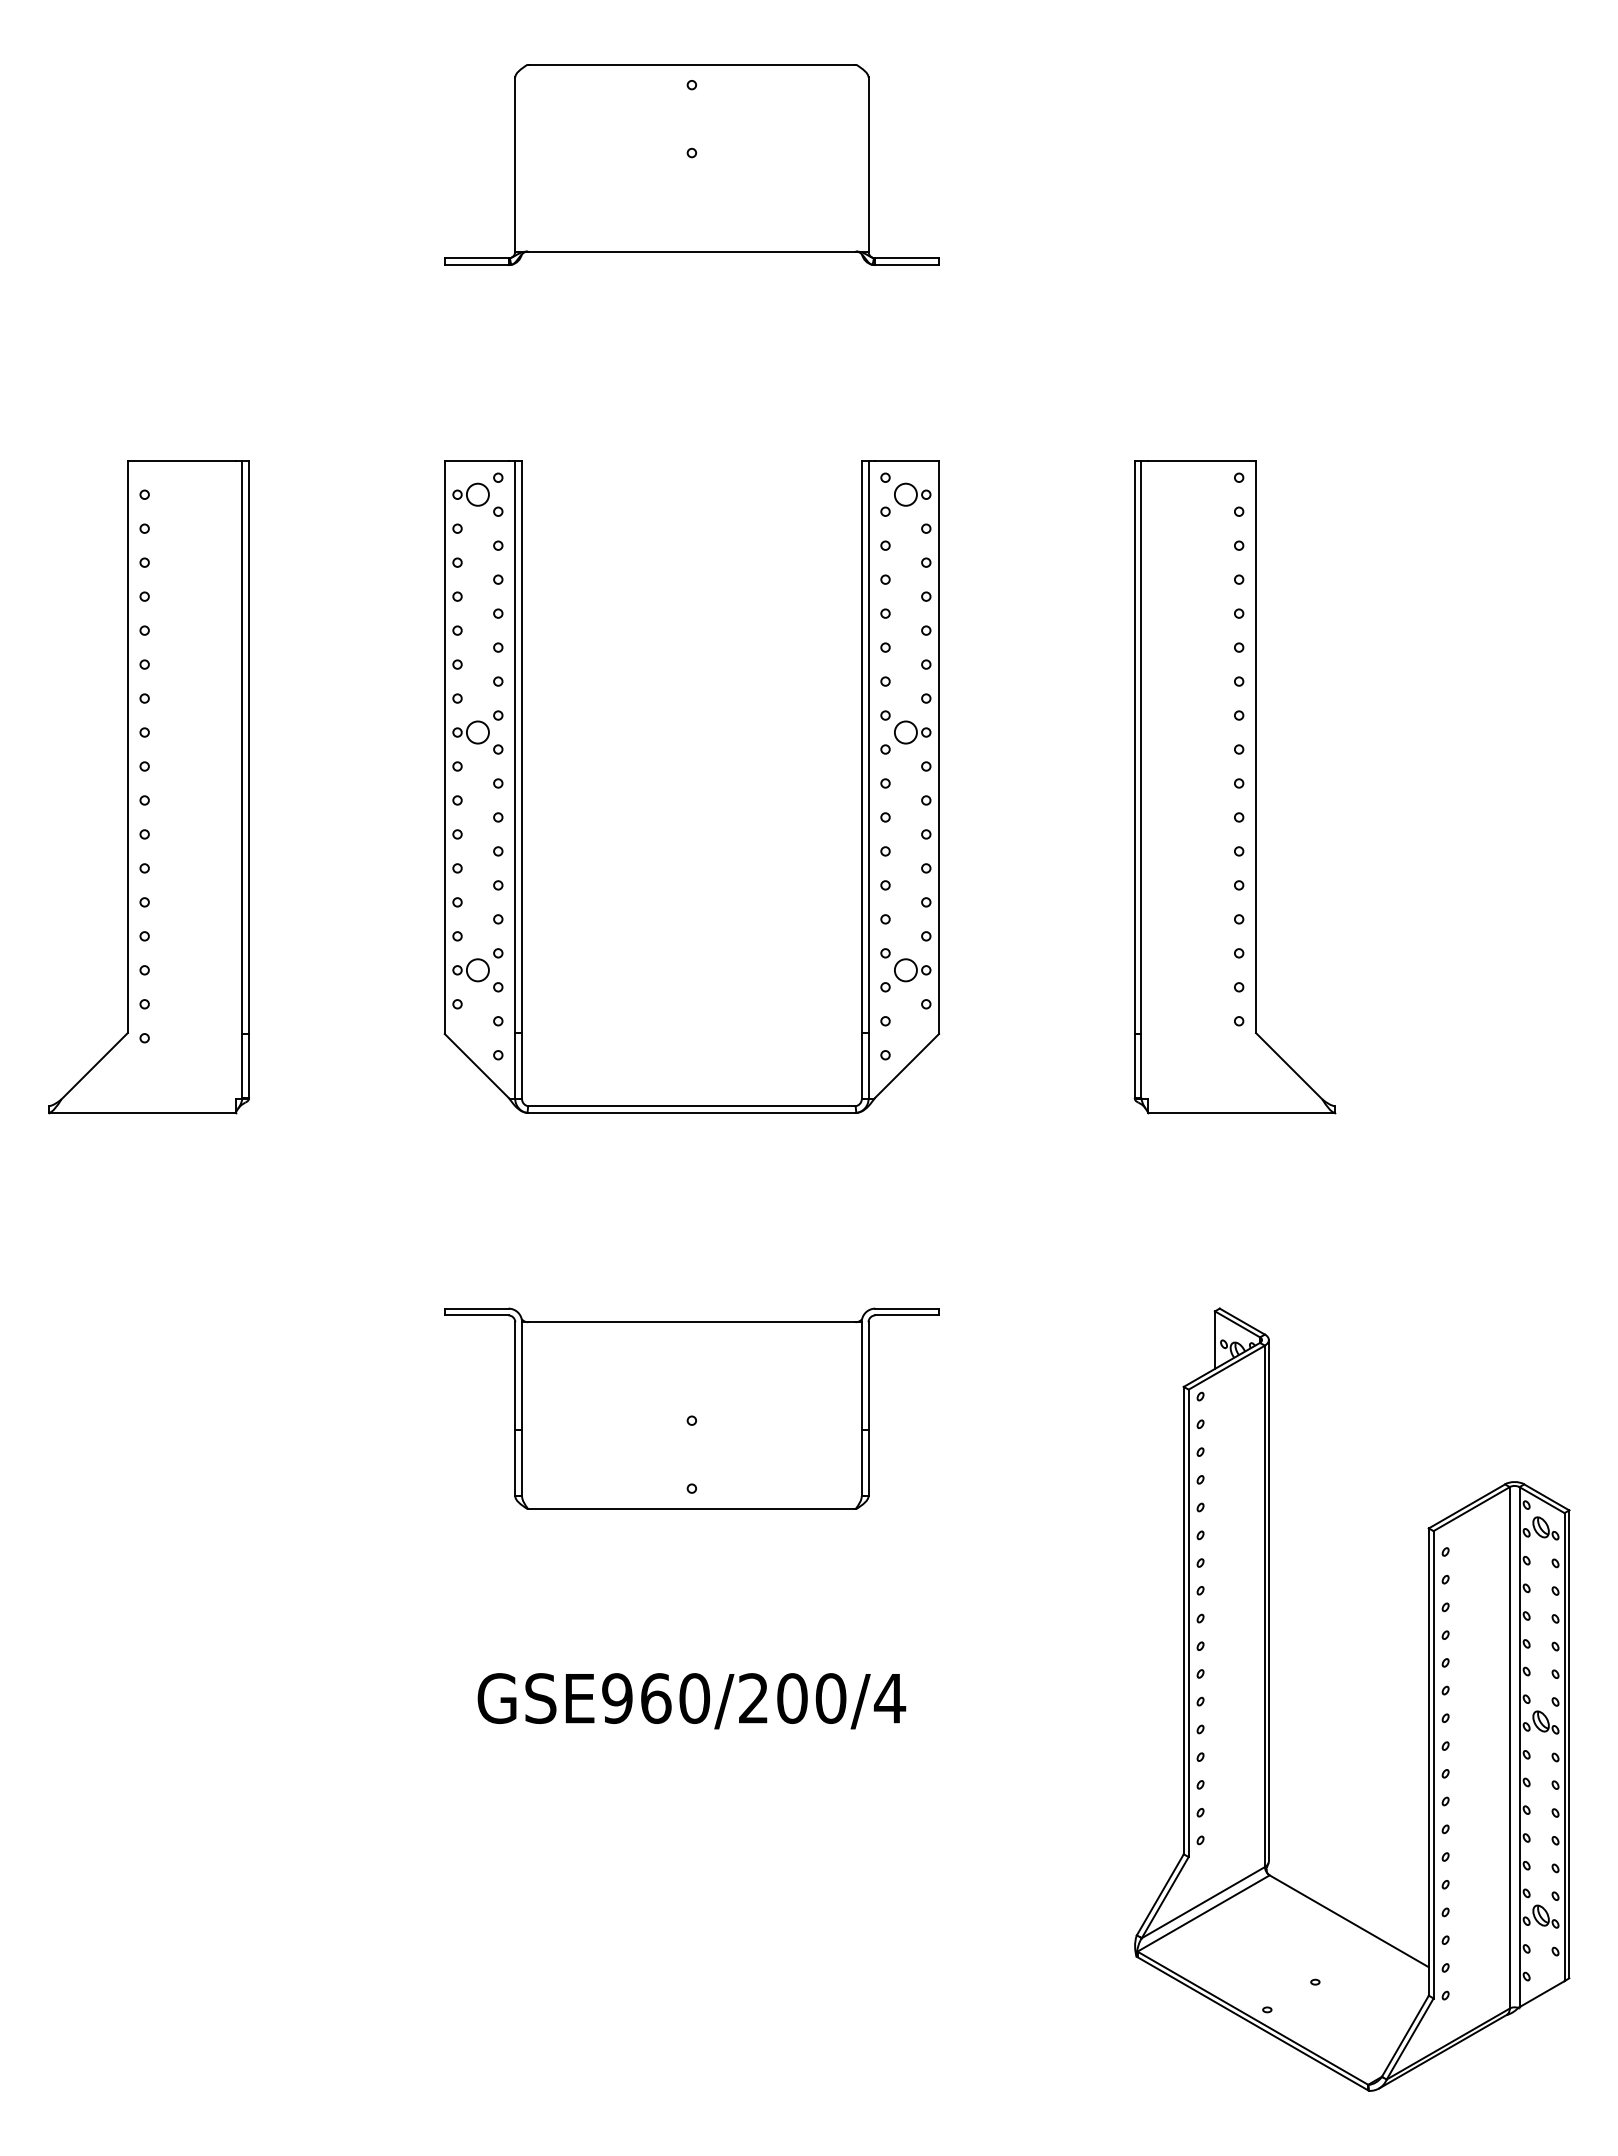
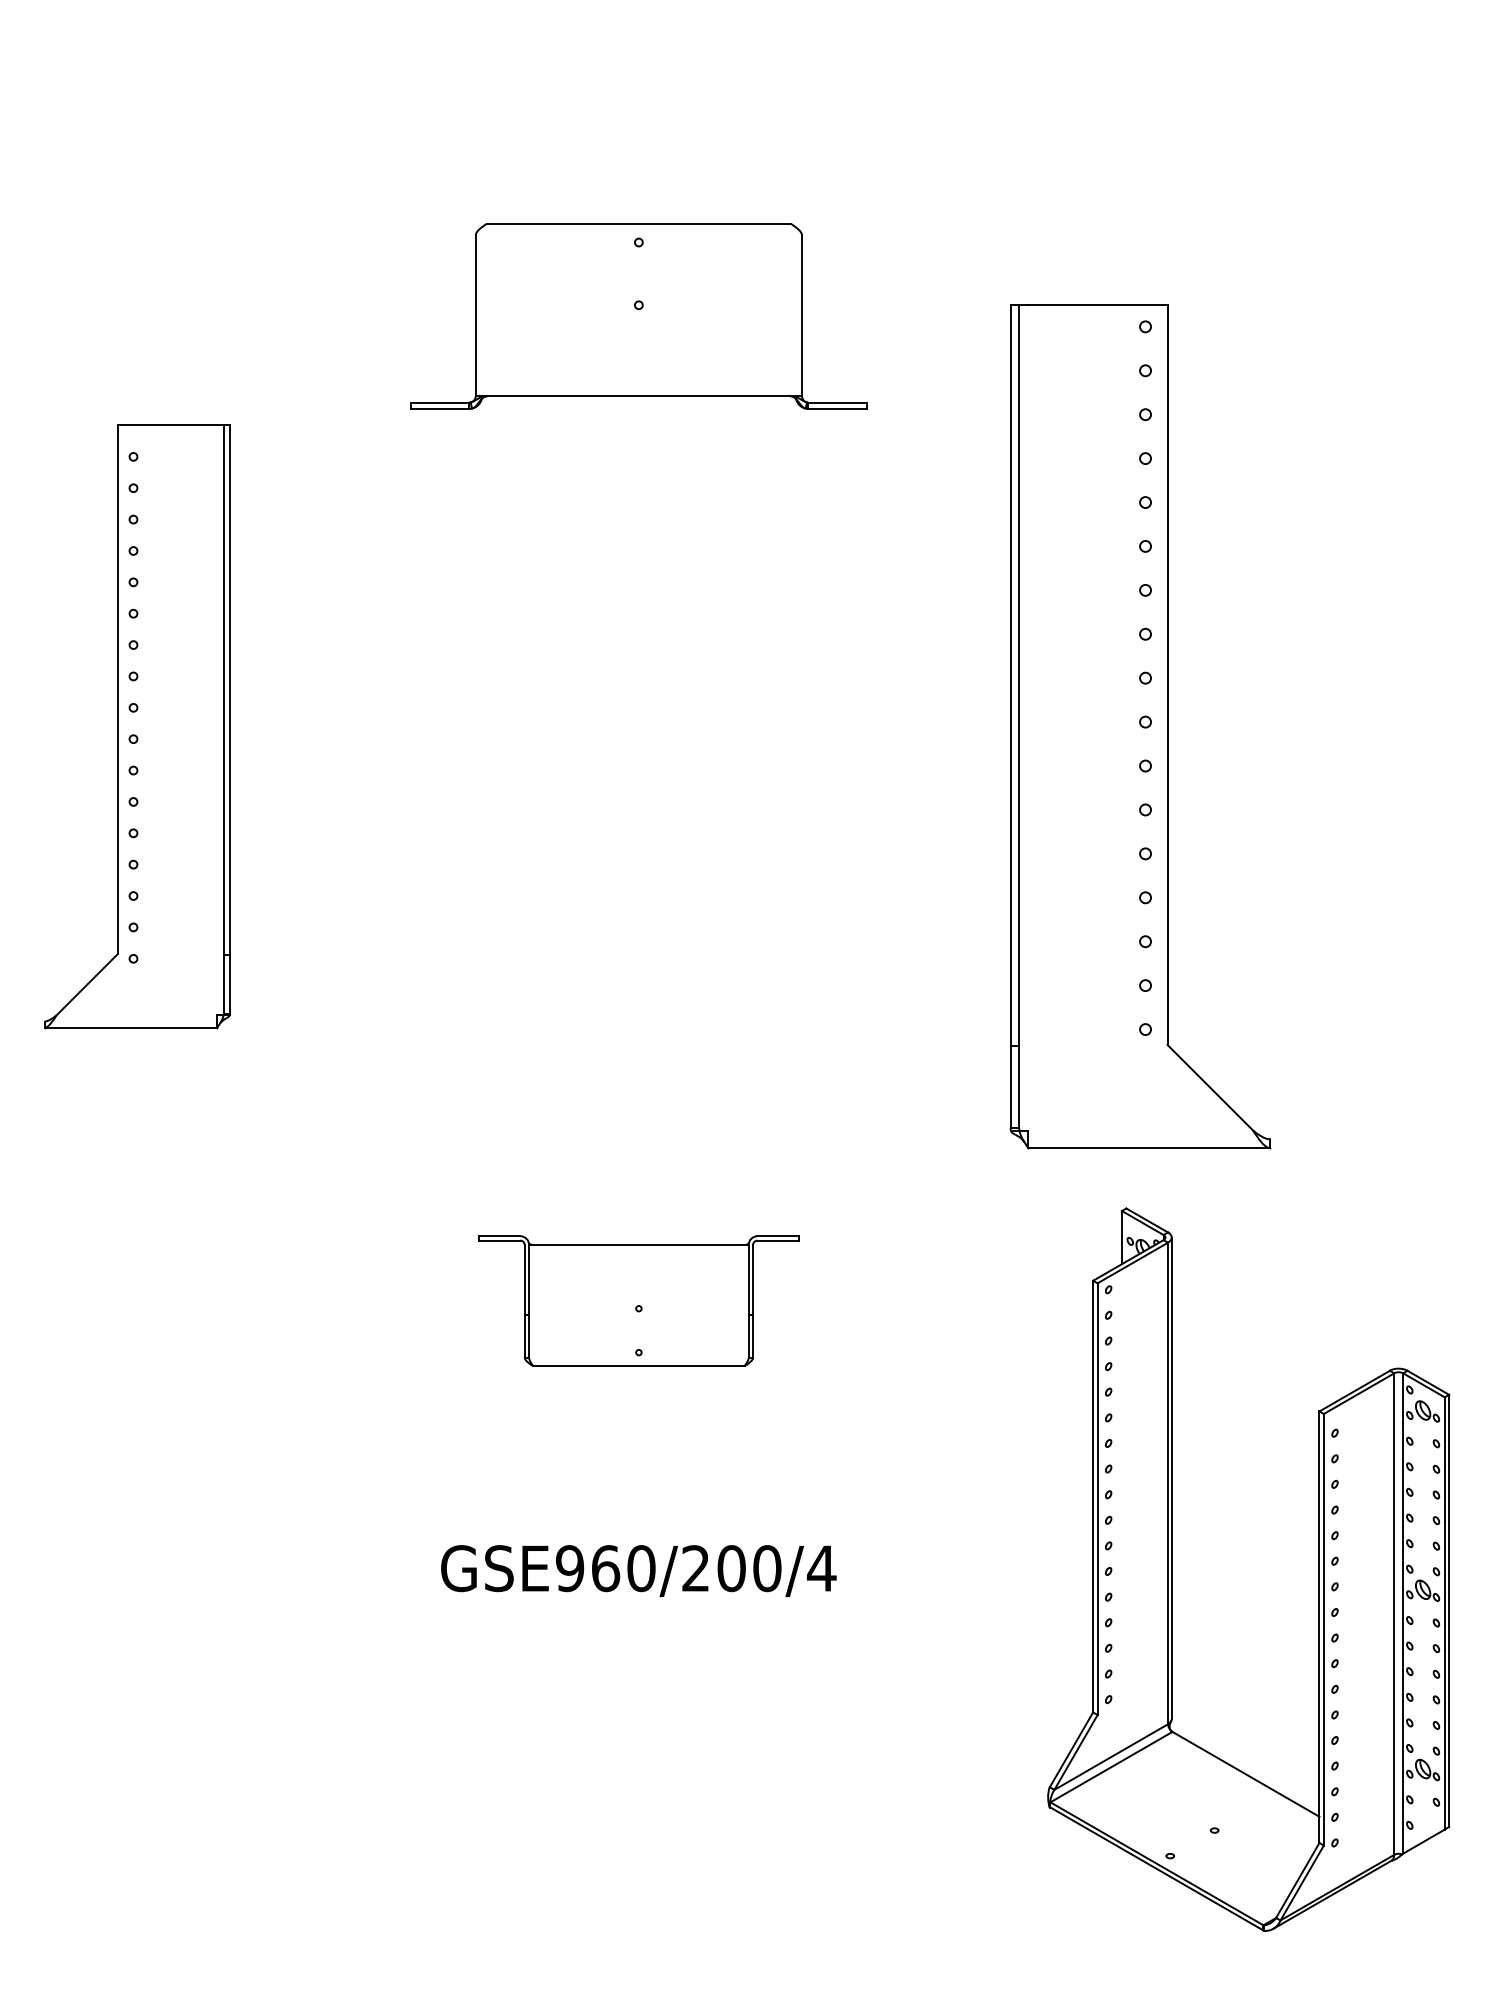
part: (691, 165) -> (638, 316), moved
part: (522, 786) -> (482, 726), removed
part: (1235, 786) -> (1140, 726), size x1.4
part: (691, 1408) -> (638, 1300), size x0.7

